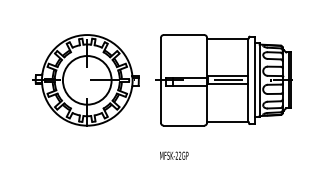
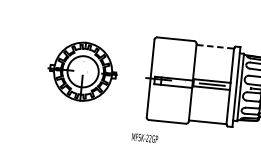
line: (226, 38) -> (214, 46), solid -> dashed
part: (85, 80) -> (81, 71), size x0.7
text: (174, 155) -> (145, 137), moved

